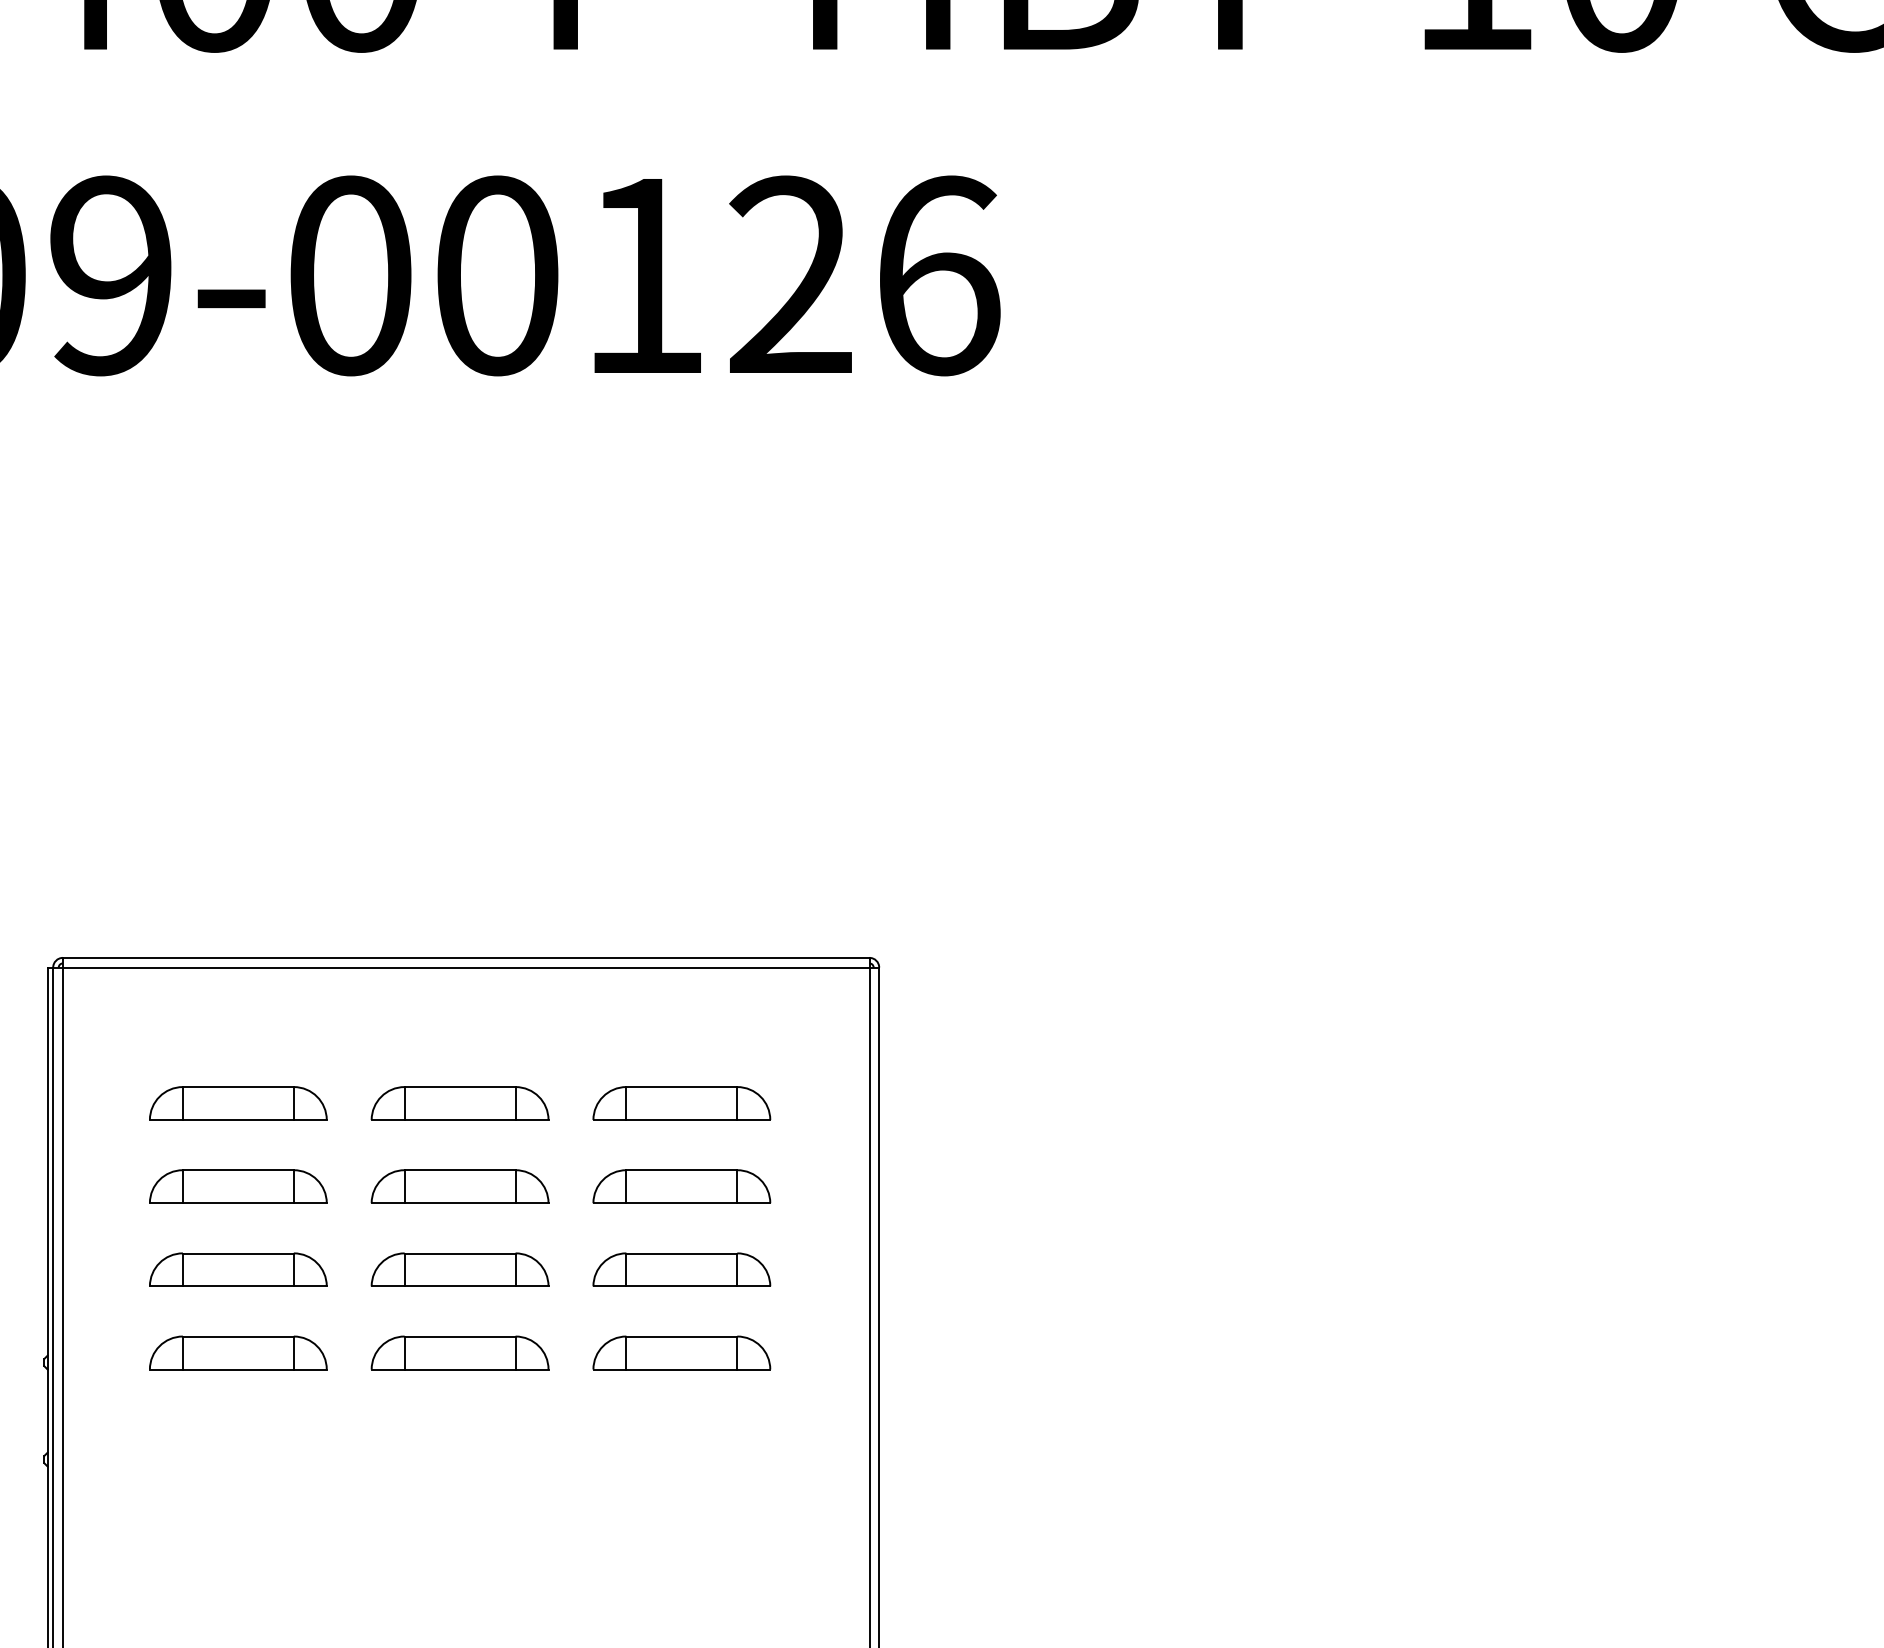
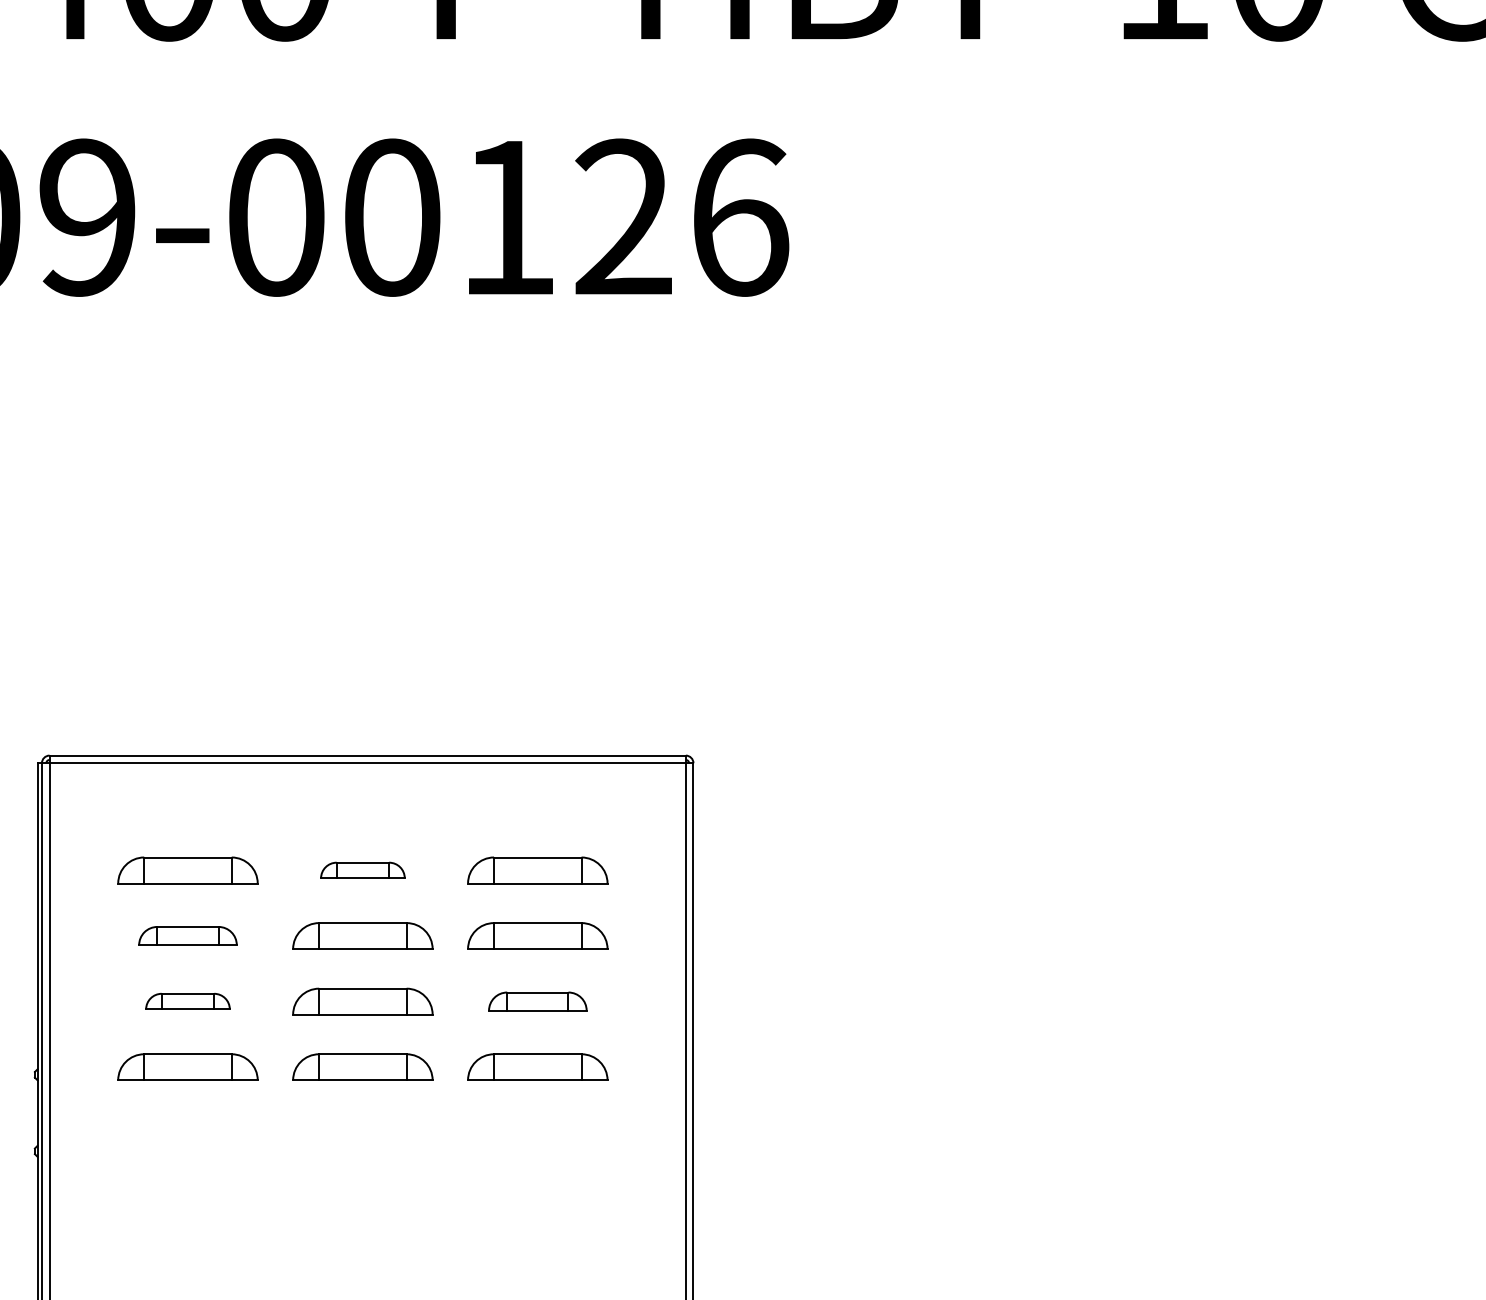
part: (459, 1103) -> (362, 870), size x0.6
part: (237, 1185) -> (187, 935), size x0.7
part: (237, 1269) -> (187, 1001), size x0.6
part: (681, 1269) -> (537, 1001), size x0.7

